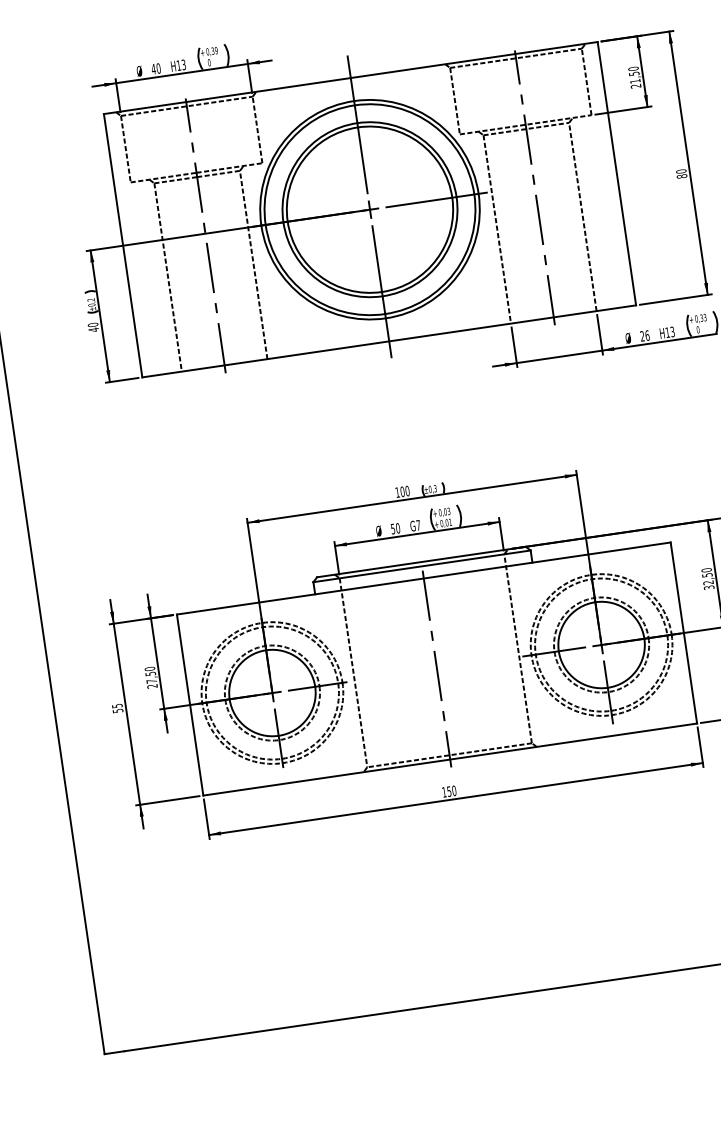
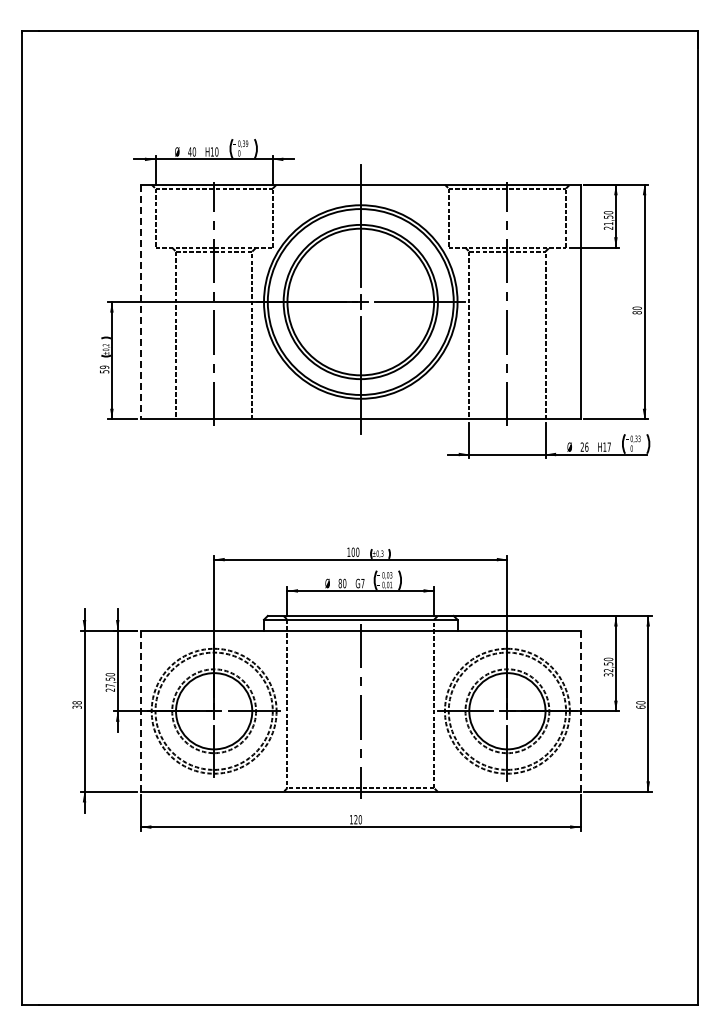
text: (183, 64) -> (216, 151), H13 -> H10
line: (122, 246) -> (140, 302), solid -> dashed
text: (93, 327) -> (104, 369), 40 -> 59
text: (671, 331) -> (608, 446), H13 -> H17
text: (392, 529) -> (339, 583), 50 -> 80
line: (683, 633) -> (580, 711), solid -> dashed
line: (189, 705) -> (140, 711), solid -> dashed
text: (116, 708) -> (76, 704), 55 -> 38
text: (448, 791) -> (355, 819), 150 -> 120

